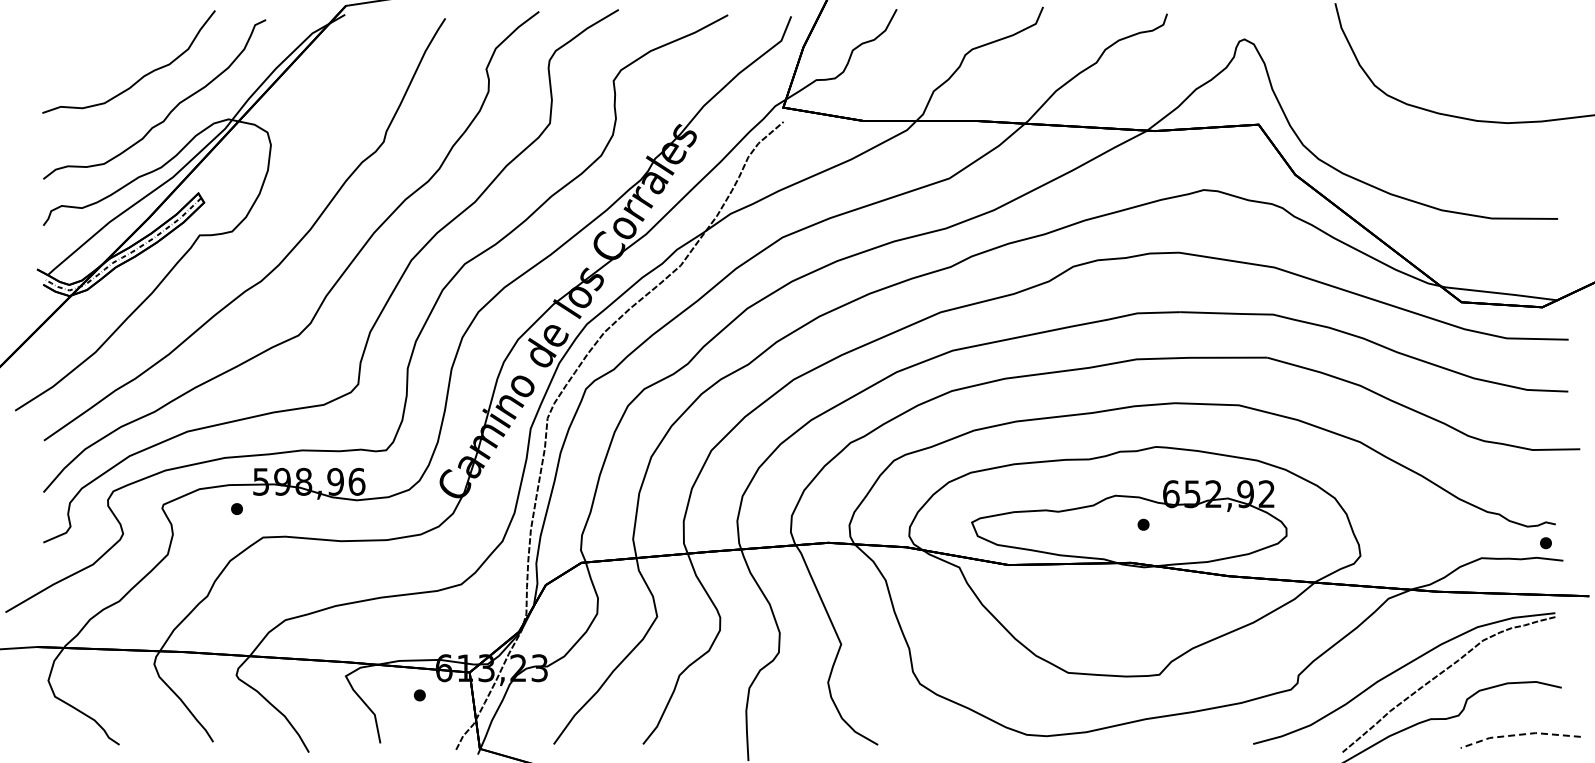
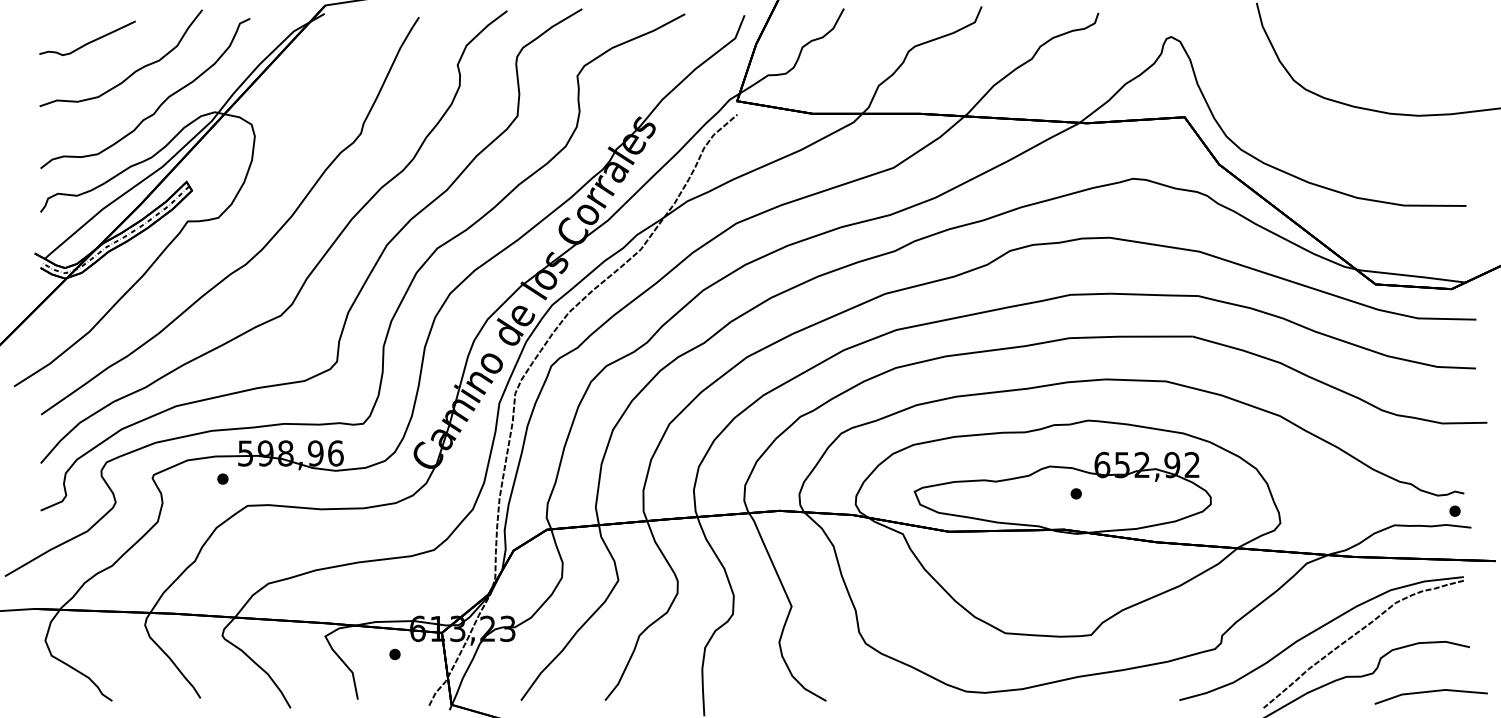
curve: (95, 44) -> (89, 41), added
line: (1520, 734) -> (1431, 691), dashed -> solid

